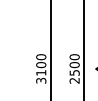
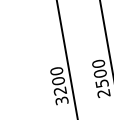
text: (41, 72) -> (60, 90), 3100 -> 3200

